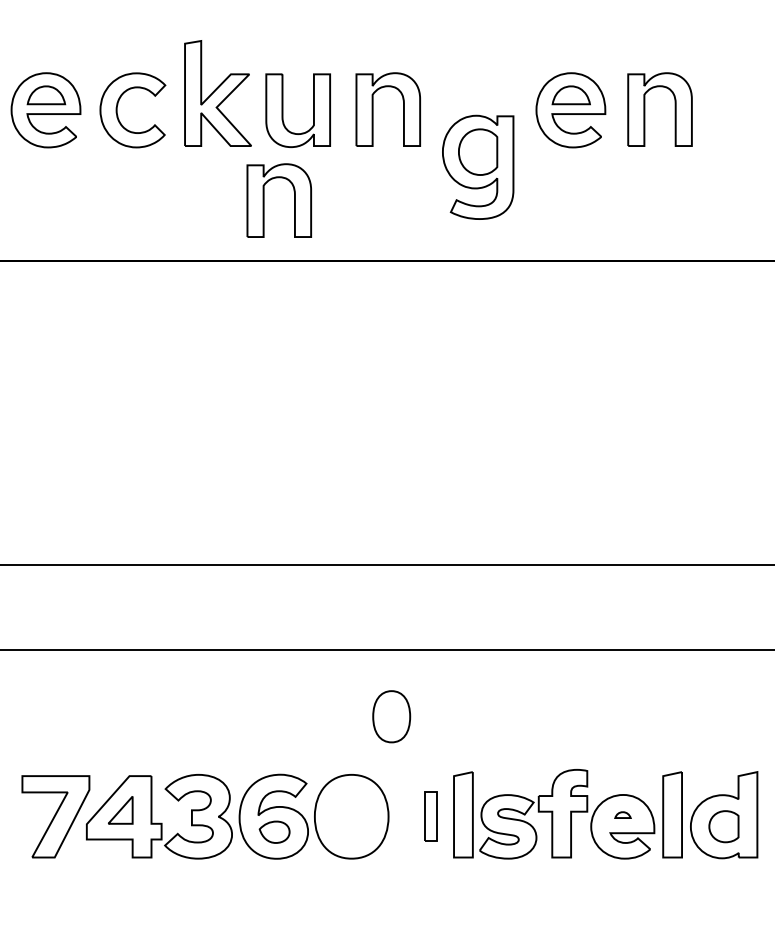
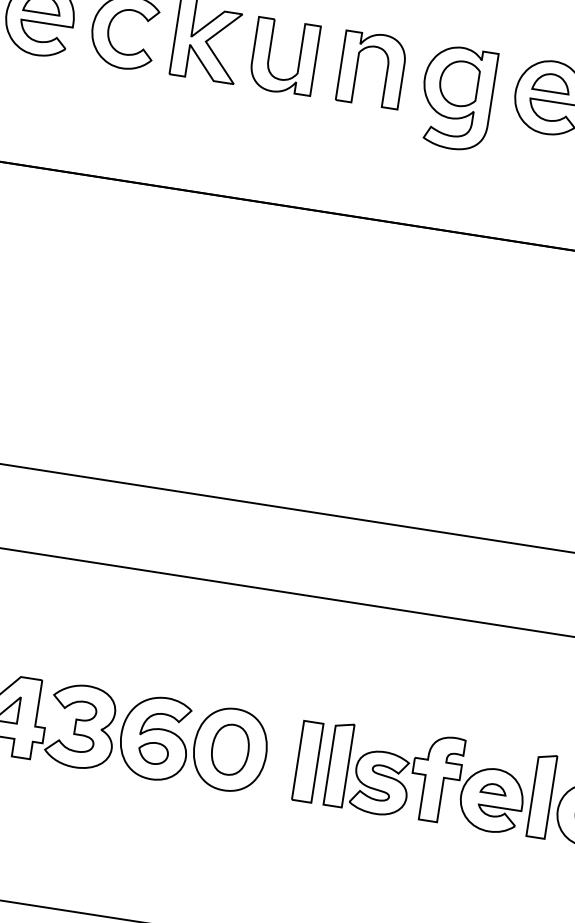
part: (478, 166) -> (457, 97), moved
part: (264, 200) -> (238, 139), removed
part: (391, 716) -> (230, 749), moved
part: (622, 814) -> (493, 788), size x1.67
part: (430, 816) -> (306, 761), size x1.67

